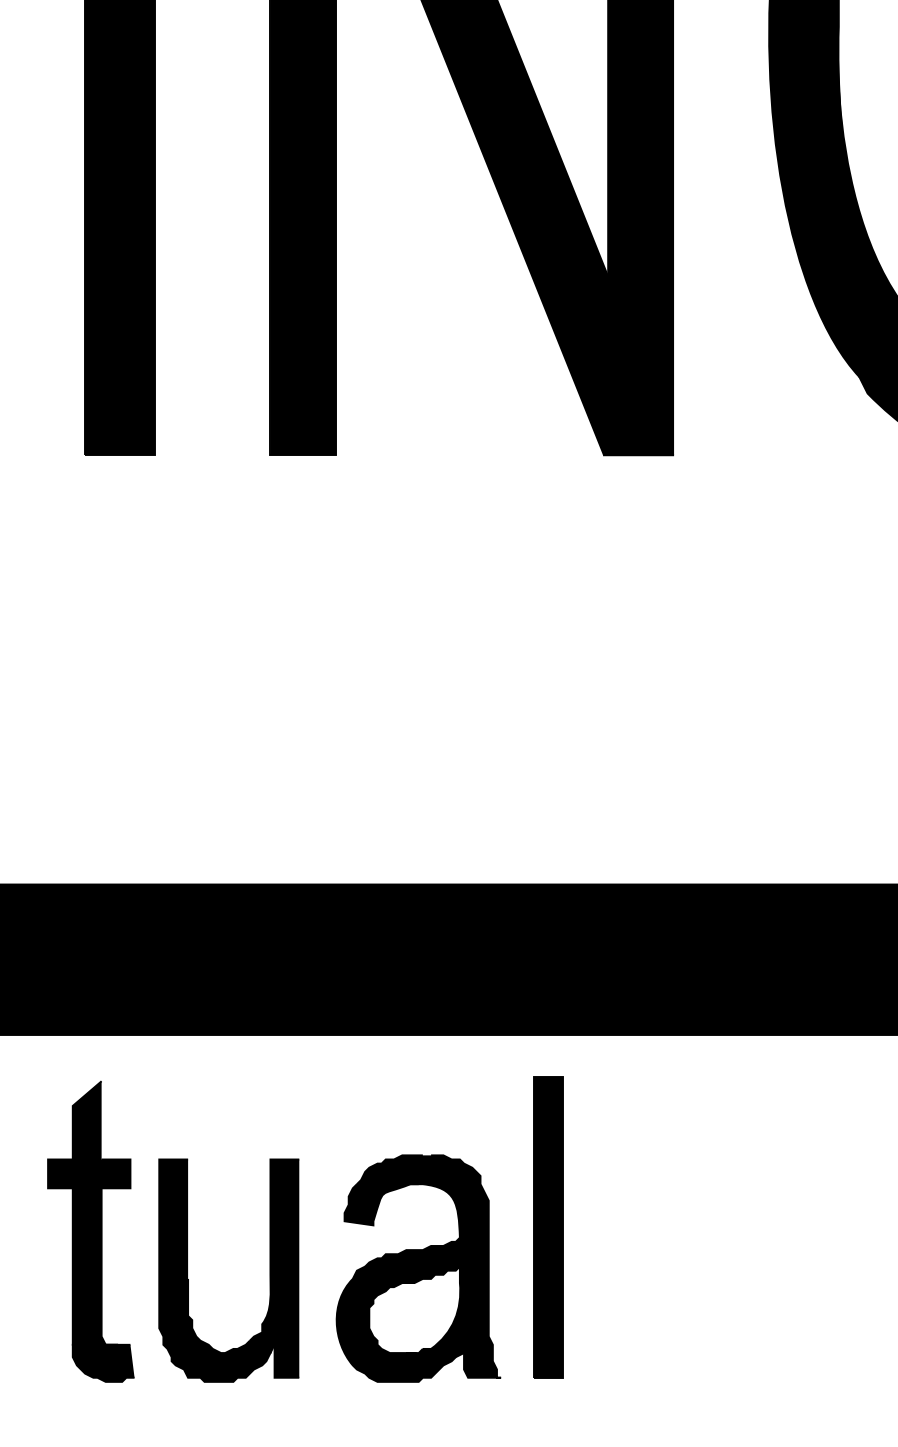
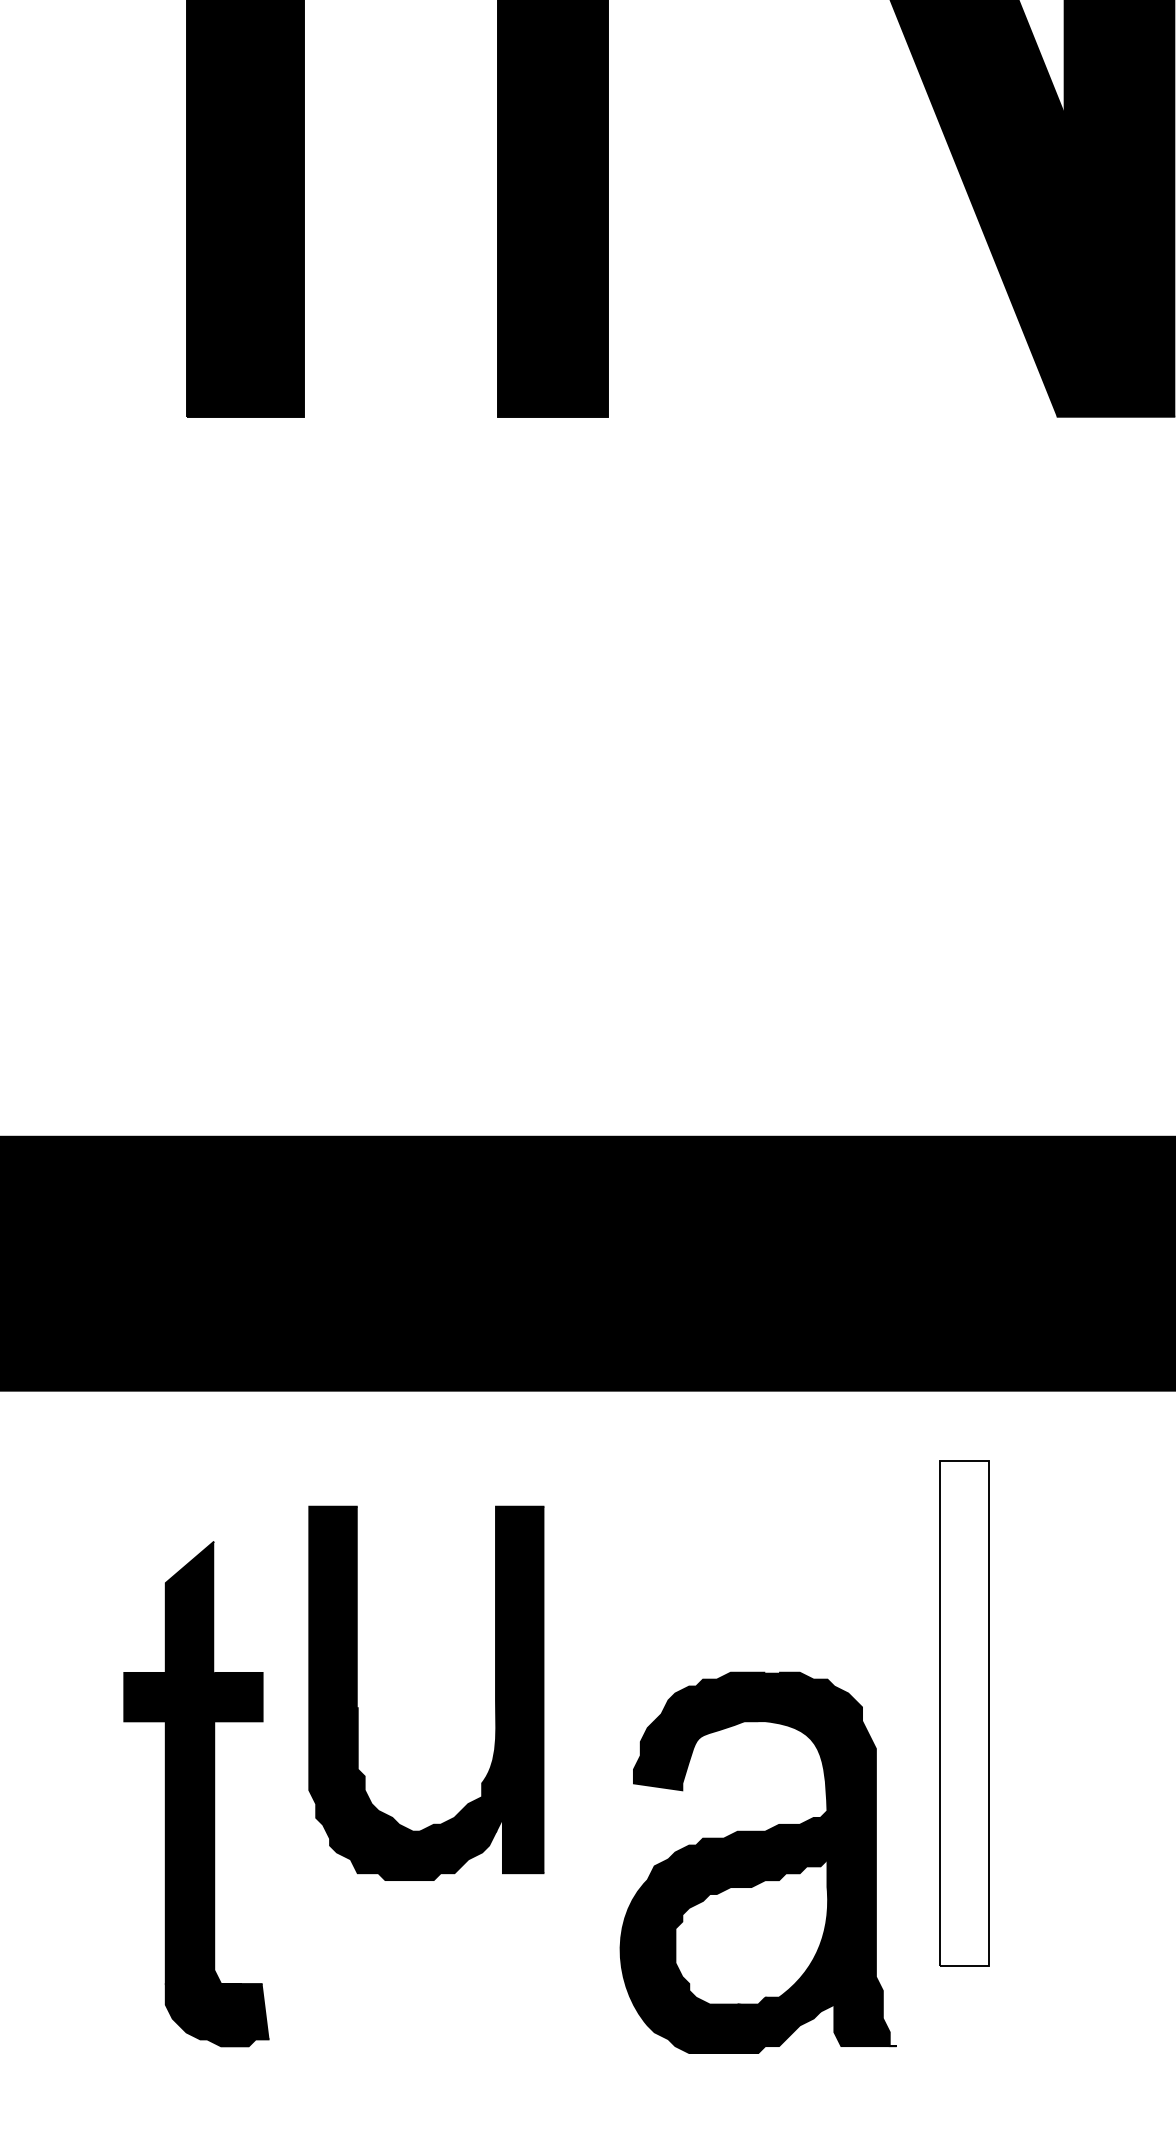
fill: (548, 1227) -> (964, 1713), removed
part: (90, 1231) -> (195, 1793), moved
part: (418, 1268) -> (757, 1862), moved
part: (188, 1278) -> (358, 1706), moved

